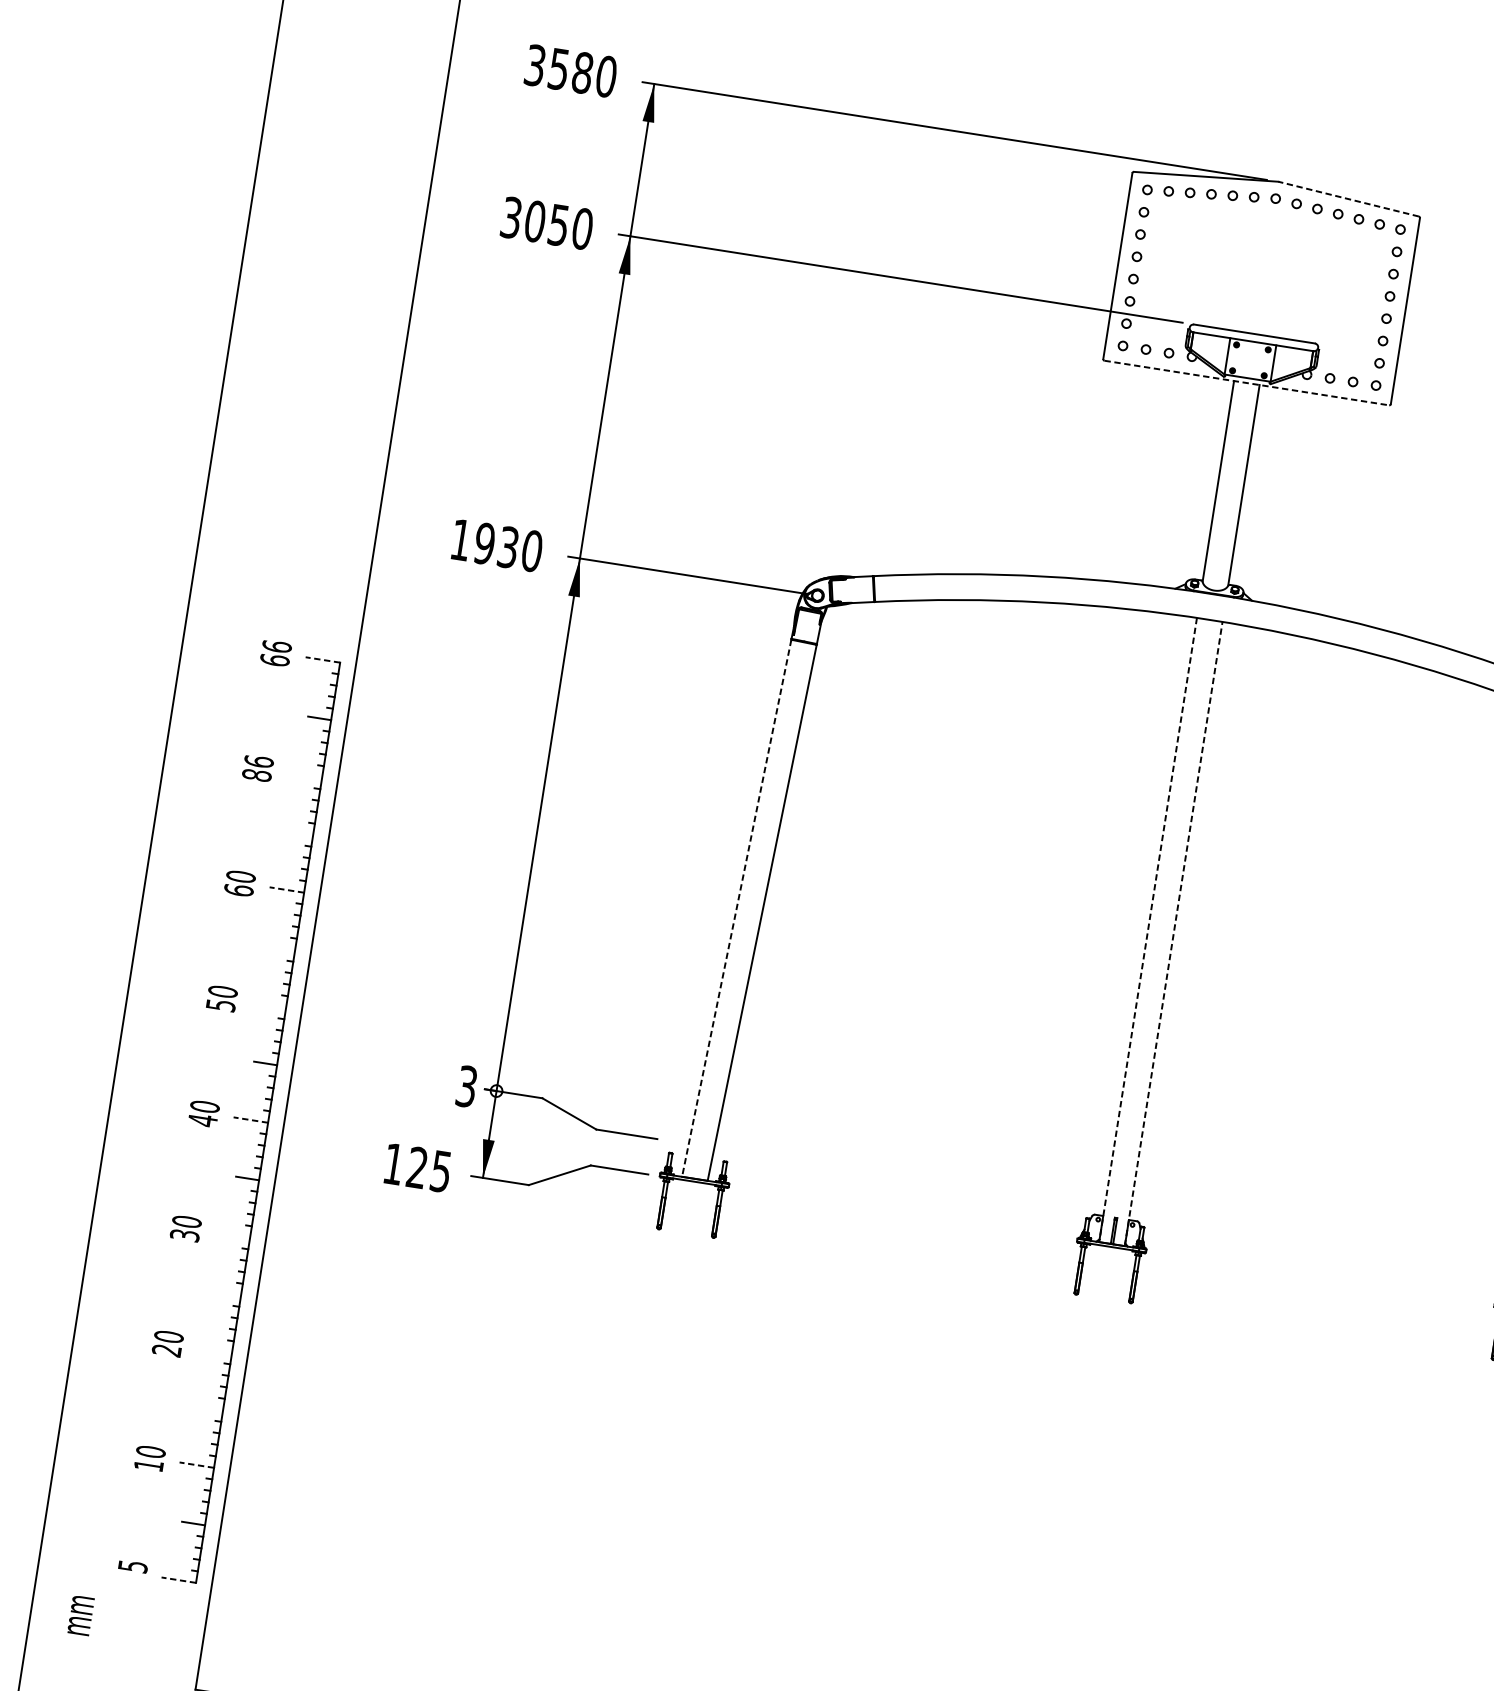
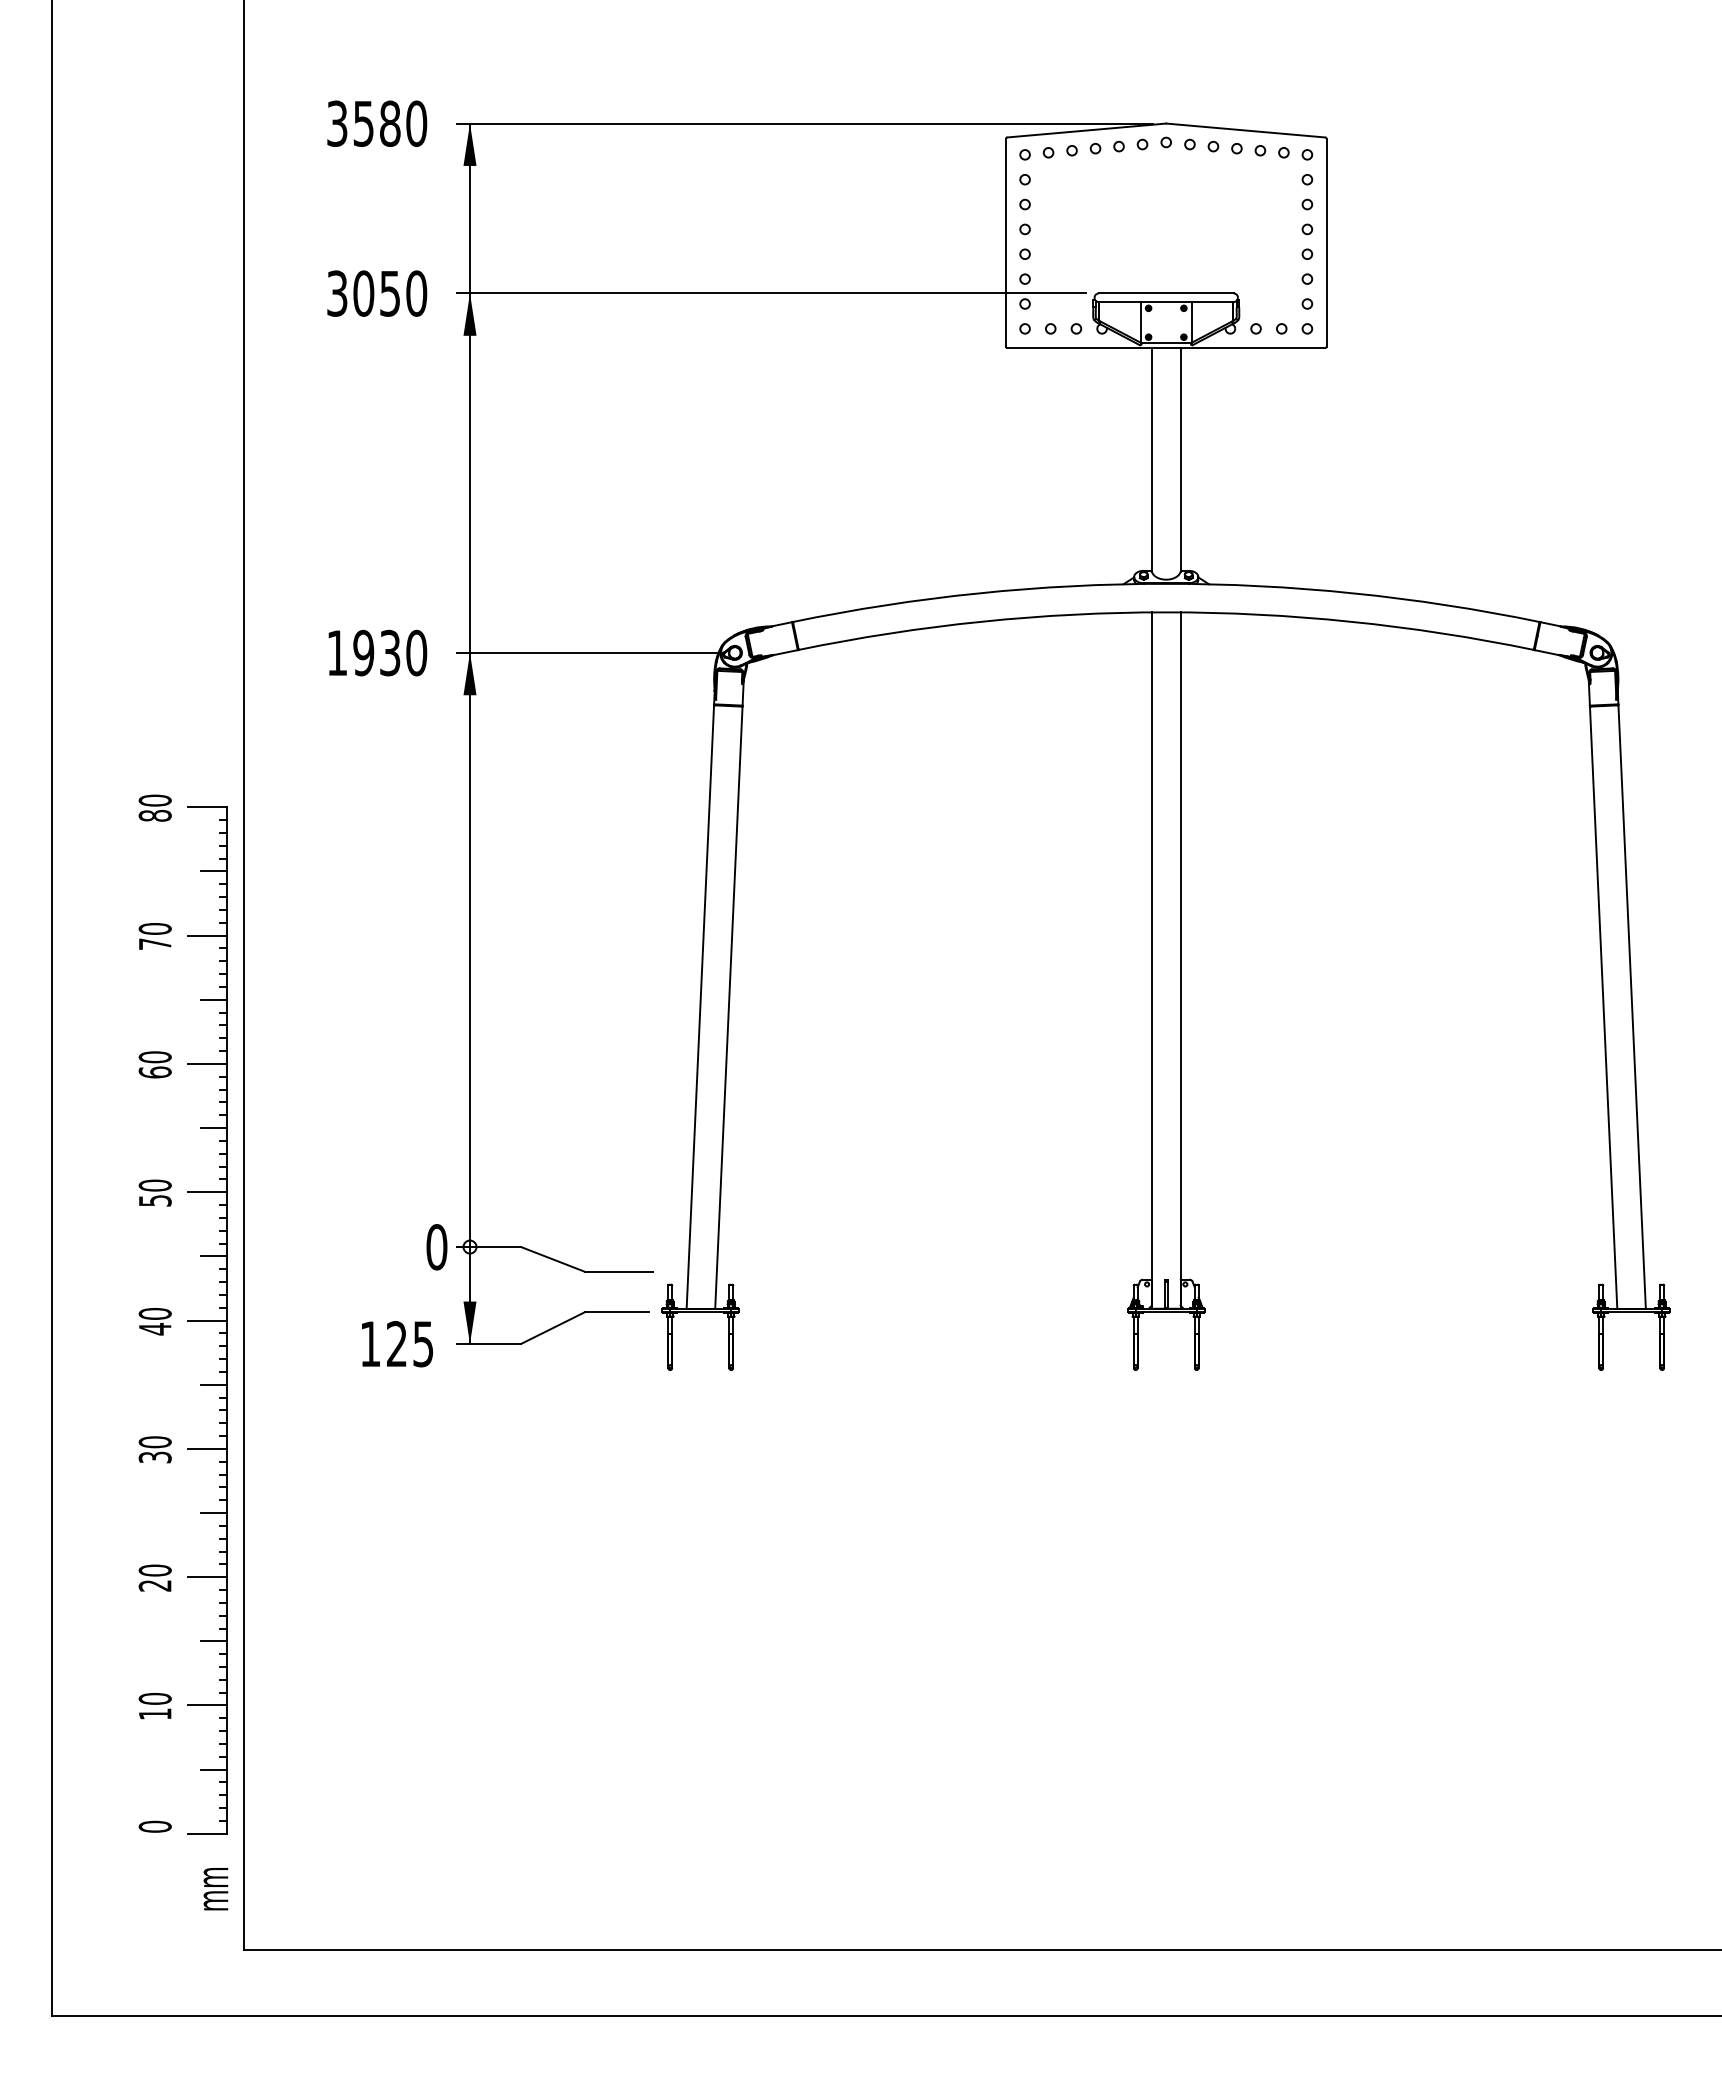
line: (1348, 199) -> (1245, 130), dashed -> solid
line: (1247, 383) -> (1166, 348), dashed -> solid
text: (275, 652) -> (154, 807), 66 -> 80
line: (322, 660) -> (206, 807), dashed -> solid
text: (257, 768) -> (154, 936), 86 -> 70
line: (305, 774) -> (207, 935), added
line: (301, 833) -> (213, 999), added
line: (286, 889) -> (206, 1063), dashed -> solid
line: (736, 908) -> (700, 1007), dashed -> solid
line: (1147, 930) -> (1151, 961), dashed -> solid
line: (1173, 933) -> (1180, 960), dashed -> solid
line: (283, 948) -> (213, 1128), added
line: (268, 1005) -> (207, 1192), added
text: (466, 1086) -> (436, 1247), 3 -> 0
line: (250, 1119) -> (206, 1320), dashed -> solid
line: (232, 1234) -> (207, 1448), added
line: (229, 1293) -> (213, 1513), added
line: (214, 1350) -> (207, 1577), added
line: (211, 1408) -> (213, 1641), added
line: (196, 1465) -> (206, 1705), dashed -> solid
text: (132, 1566) -> (154, 1826), 5 -> 0
line: (178, 1579) -> (206, 1833), dashed -> solid
text: (80, 1615) -> (215, 1889), moved

